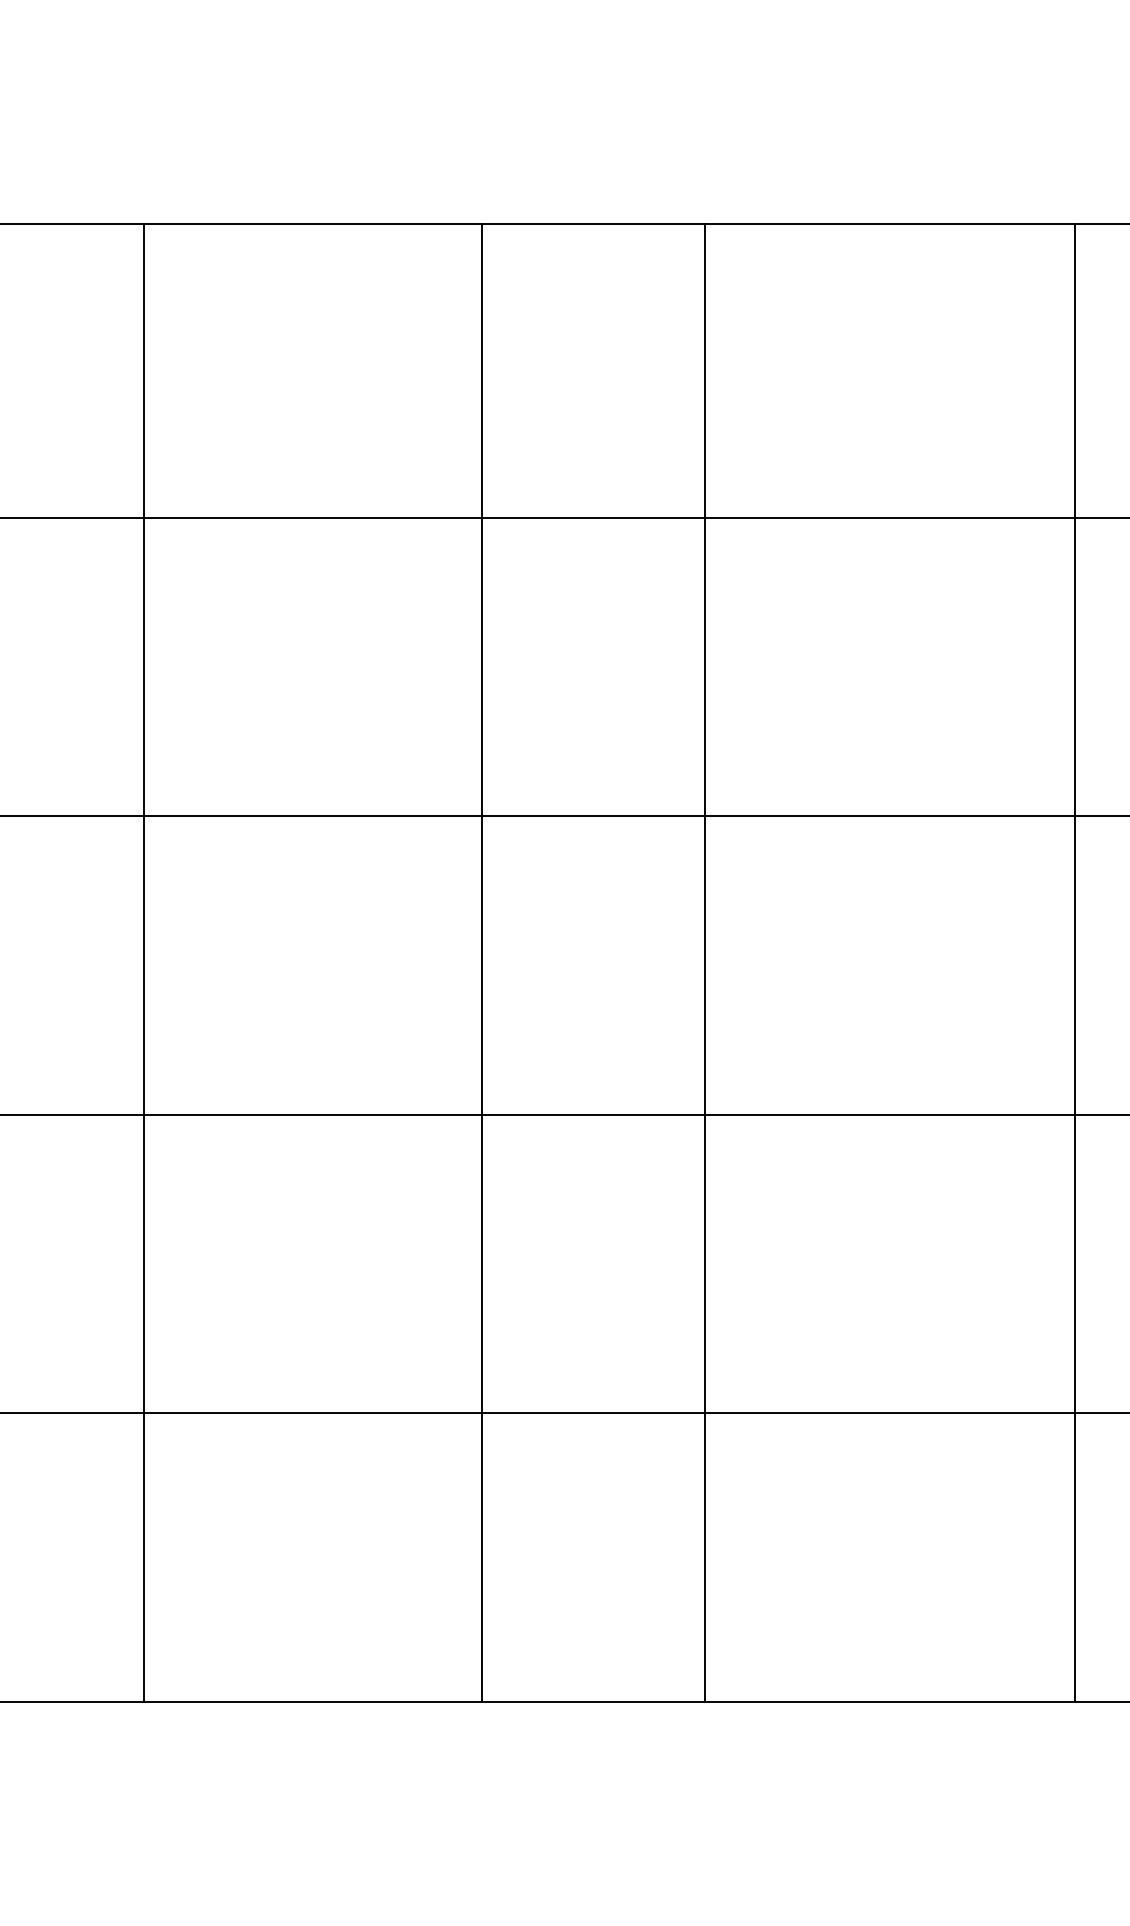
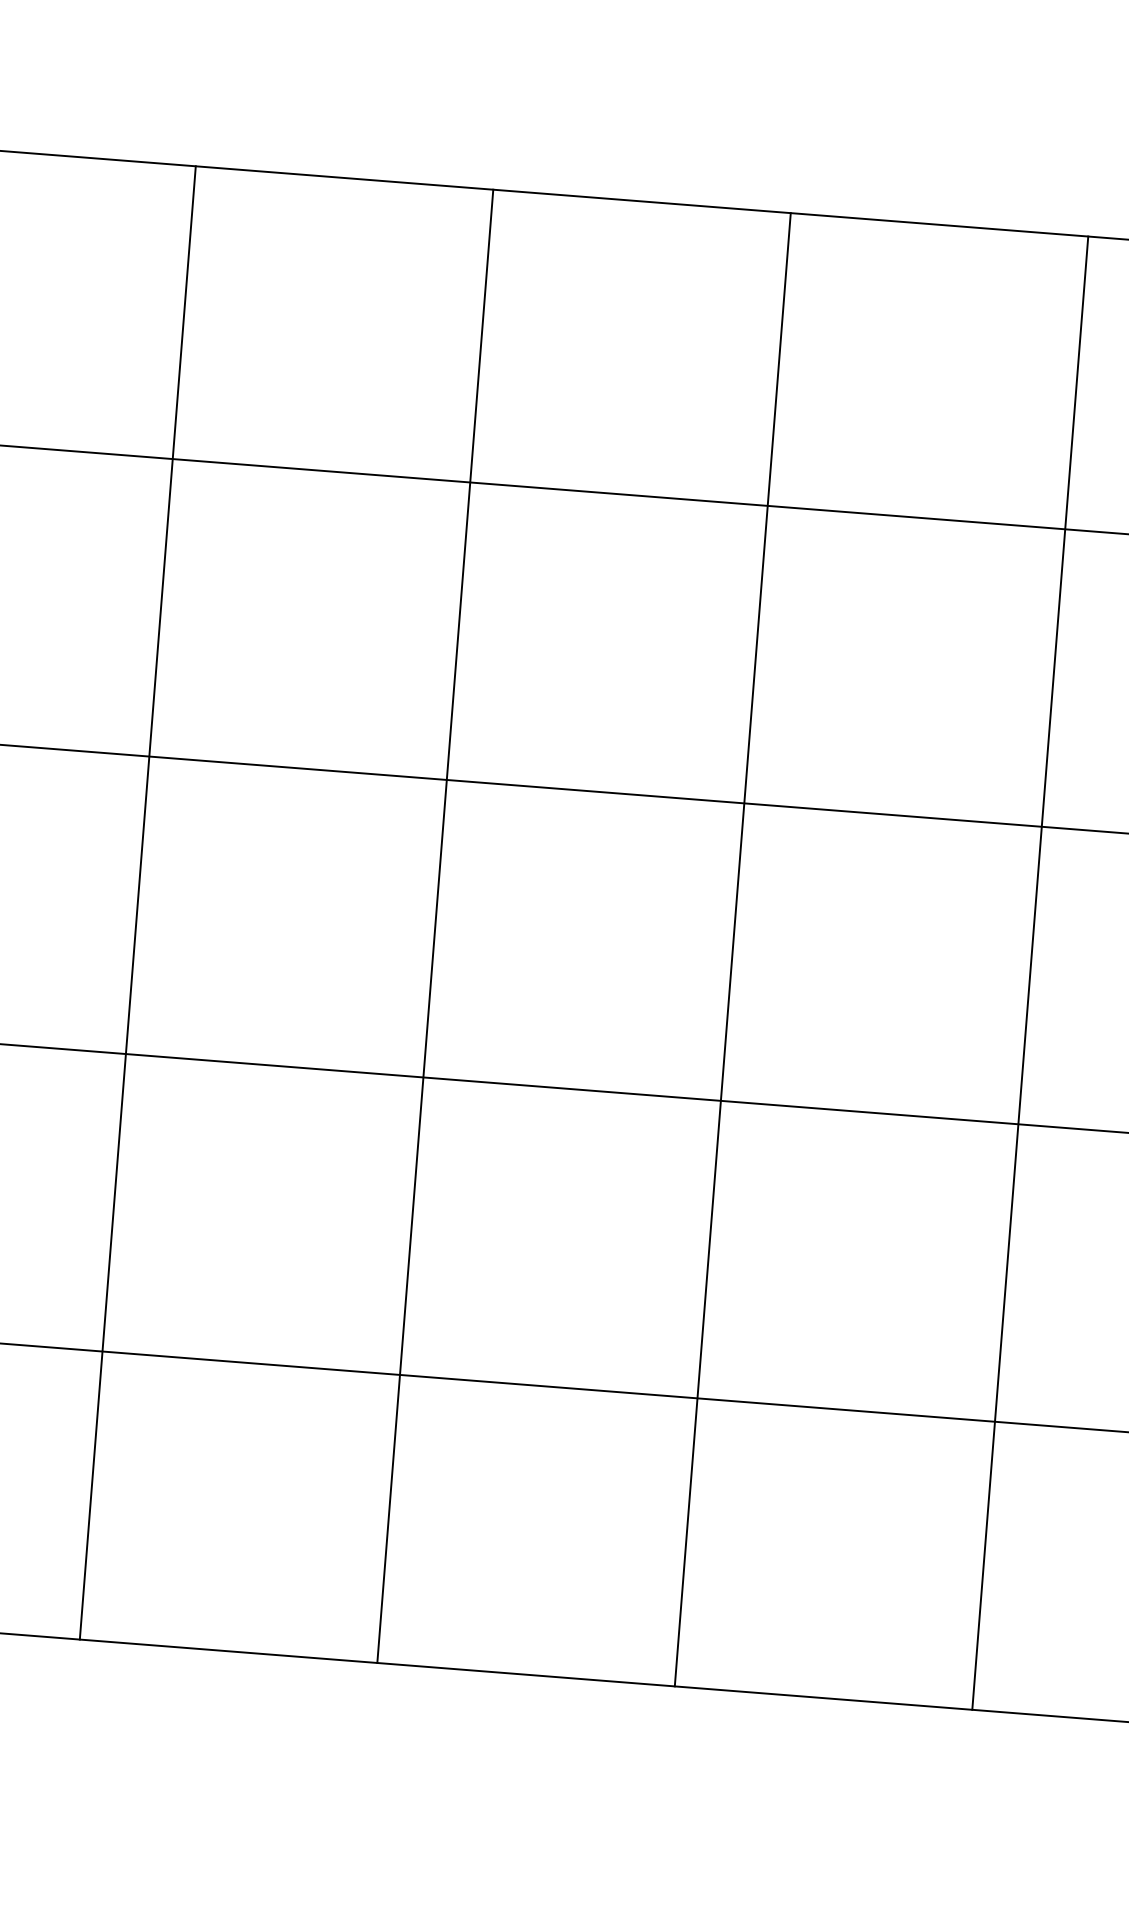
line: (481, 962) -> (435, 925), moved
line: (705, 962) -> (733, 949), moved
line: (1075, 962) -> (1030, 972), moved

